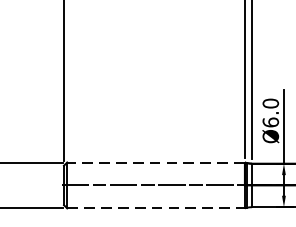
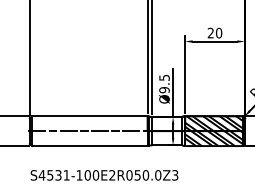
text: (270, 112) -> (164, 83), Ø6.0 -> Ø9.5
line: (155, 162) -> (89, 116), dashed -> solid
line: (155, 209) -> (89, 146), dashed -> solid

